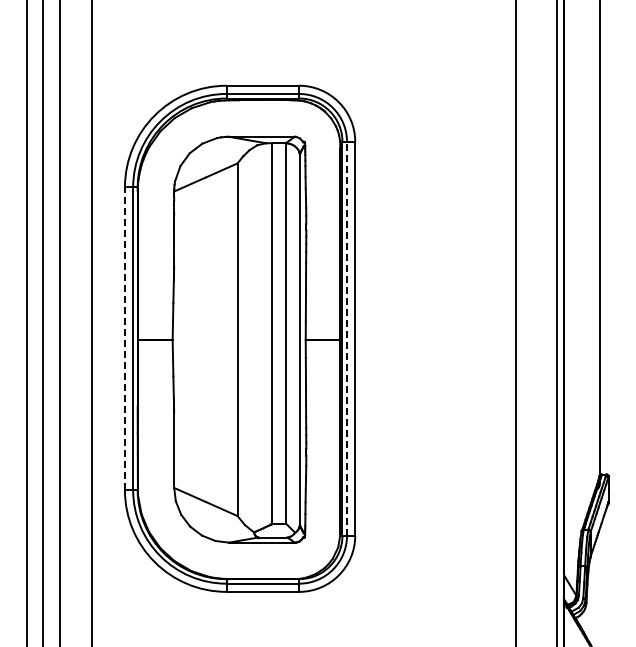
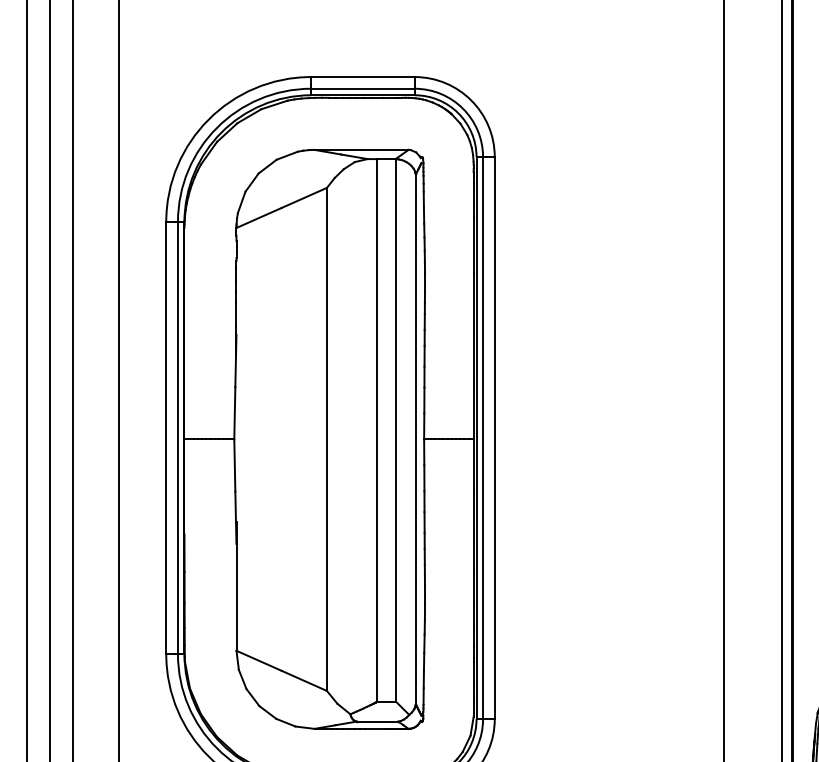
line: (124, 338) -> (165, 437), dashed -> solid
line: (347, 338) -> (483, 437), dashed -> solid

